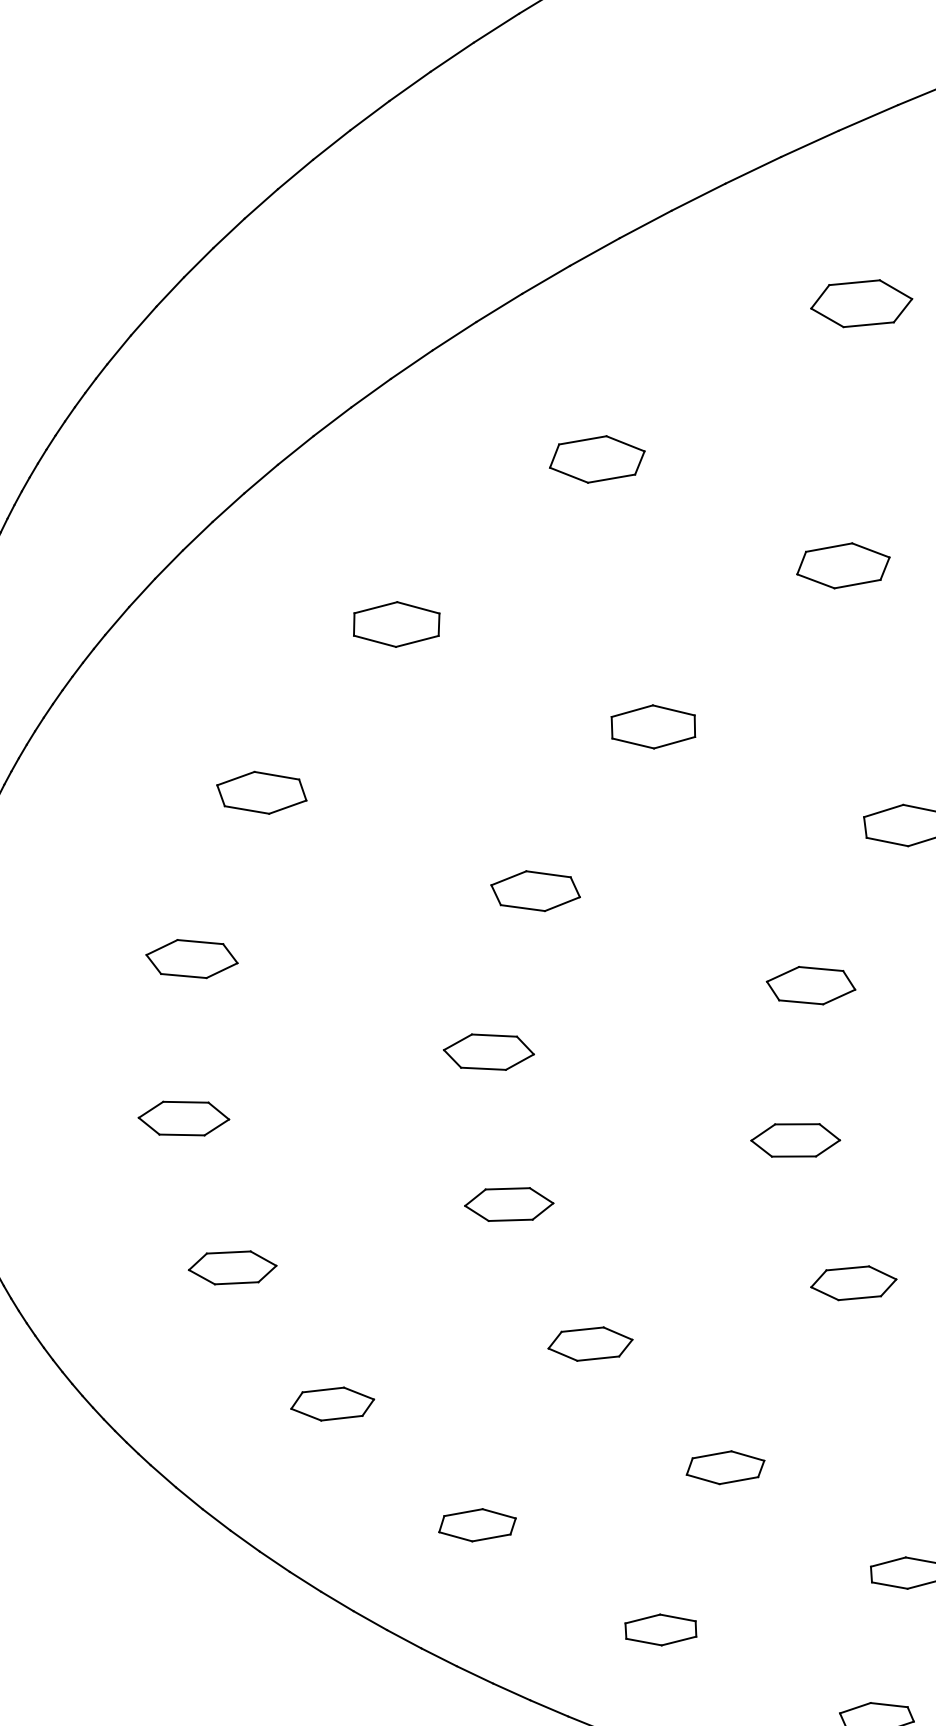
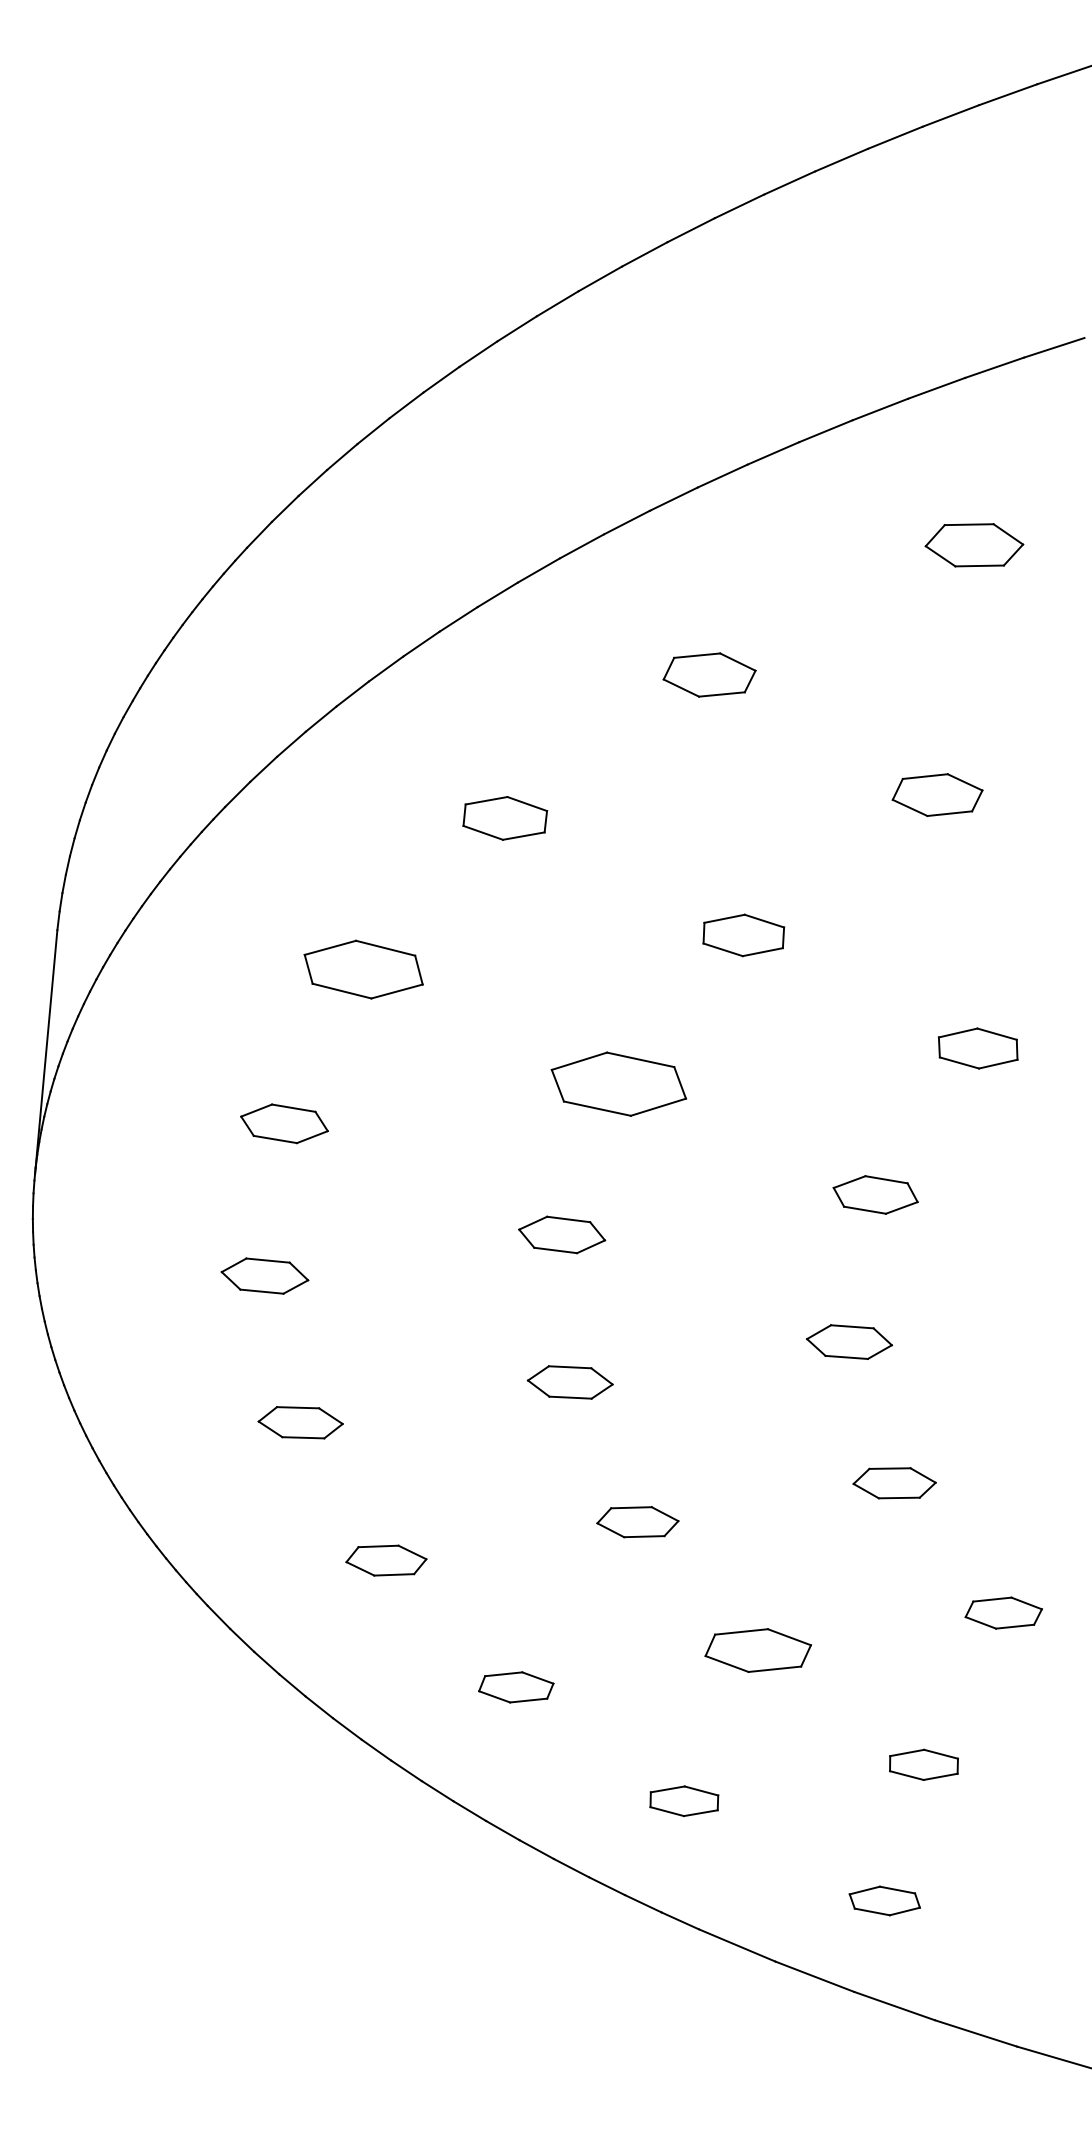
part: (261, 792) -> (363, 969), size x1.4
part: (535, 890) -> (618, 1083), size x1.6
part: (724, 1467) -> (757, 1650), size x1.4

